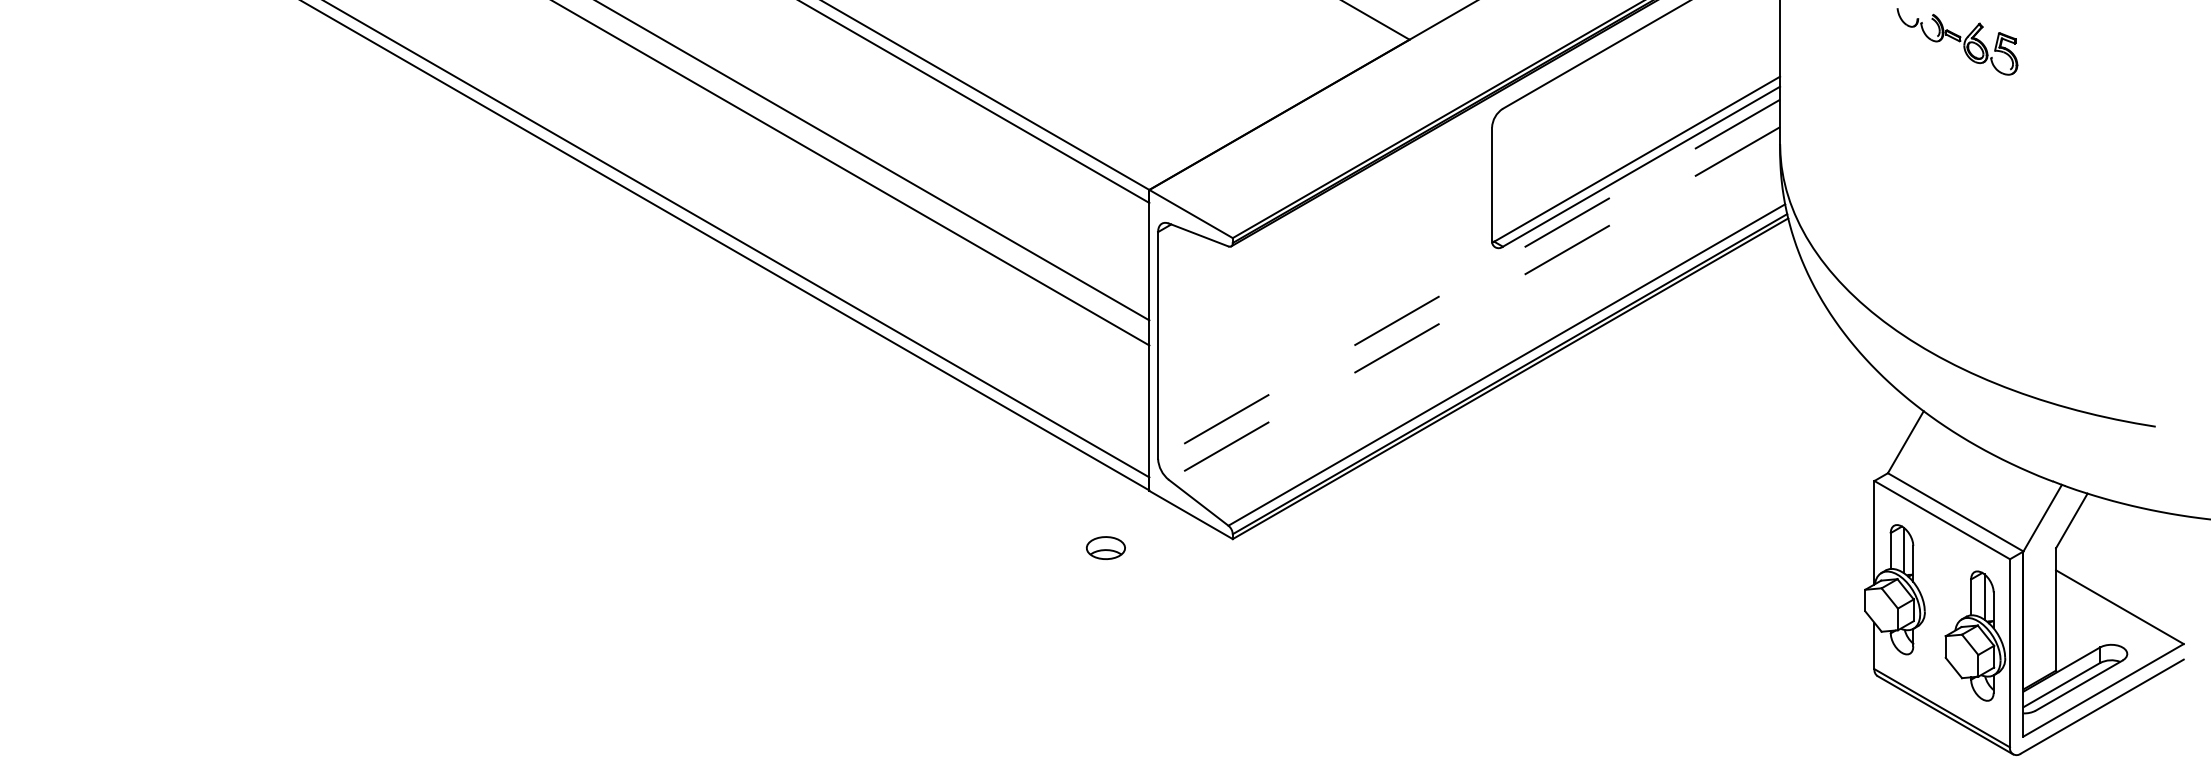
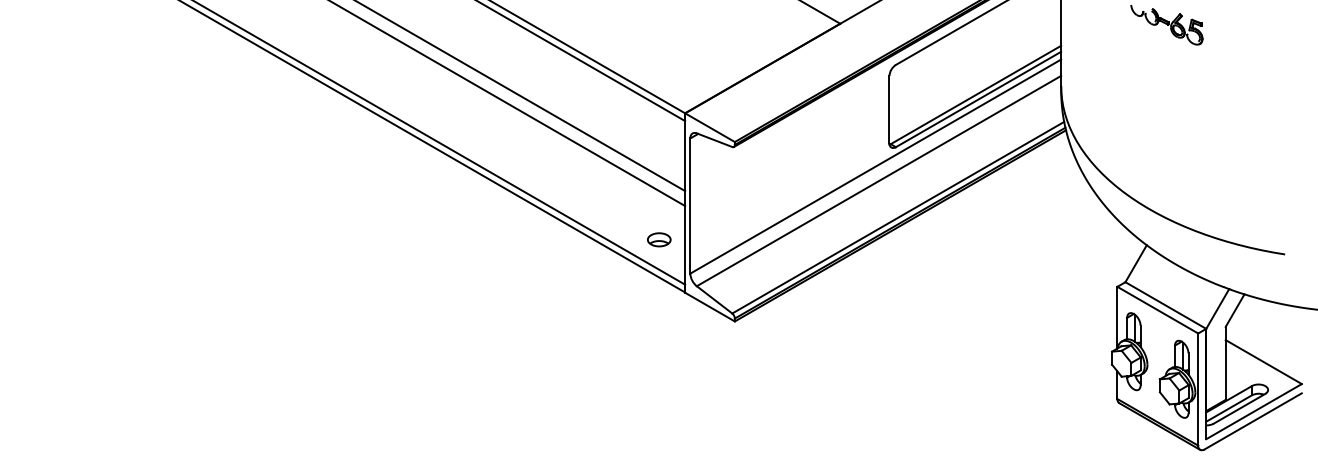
line: (1468, 279) -> (875, 166), dashed -> solid
line: (1473, 304) -> (878, 181), dashed -> solid
part: (1106, 547) -> (659, 239), moved

